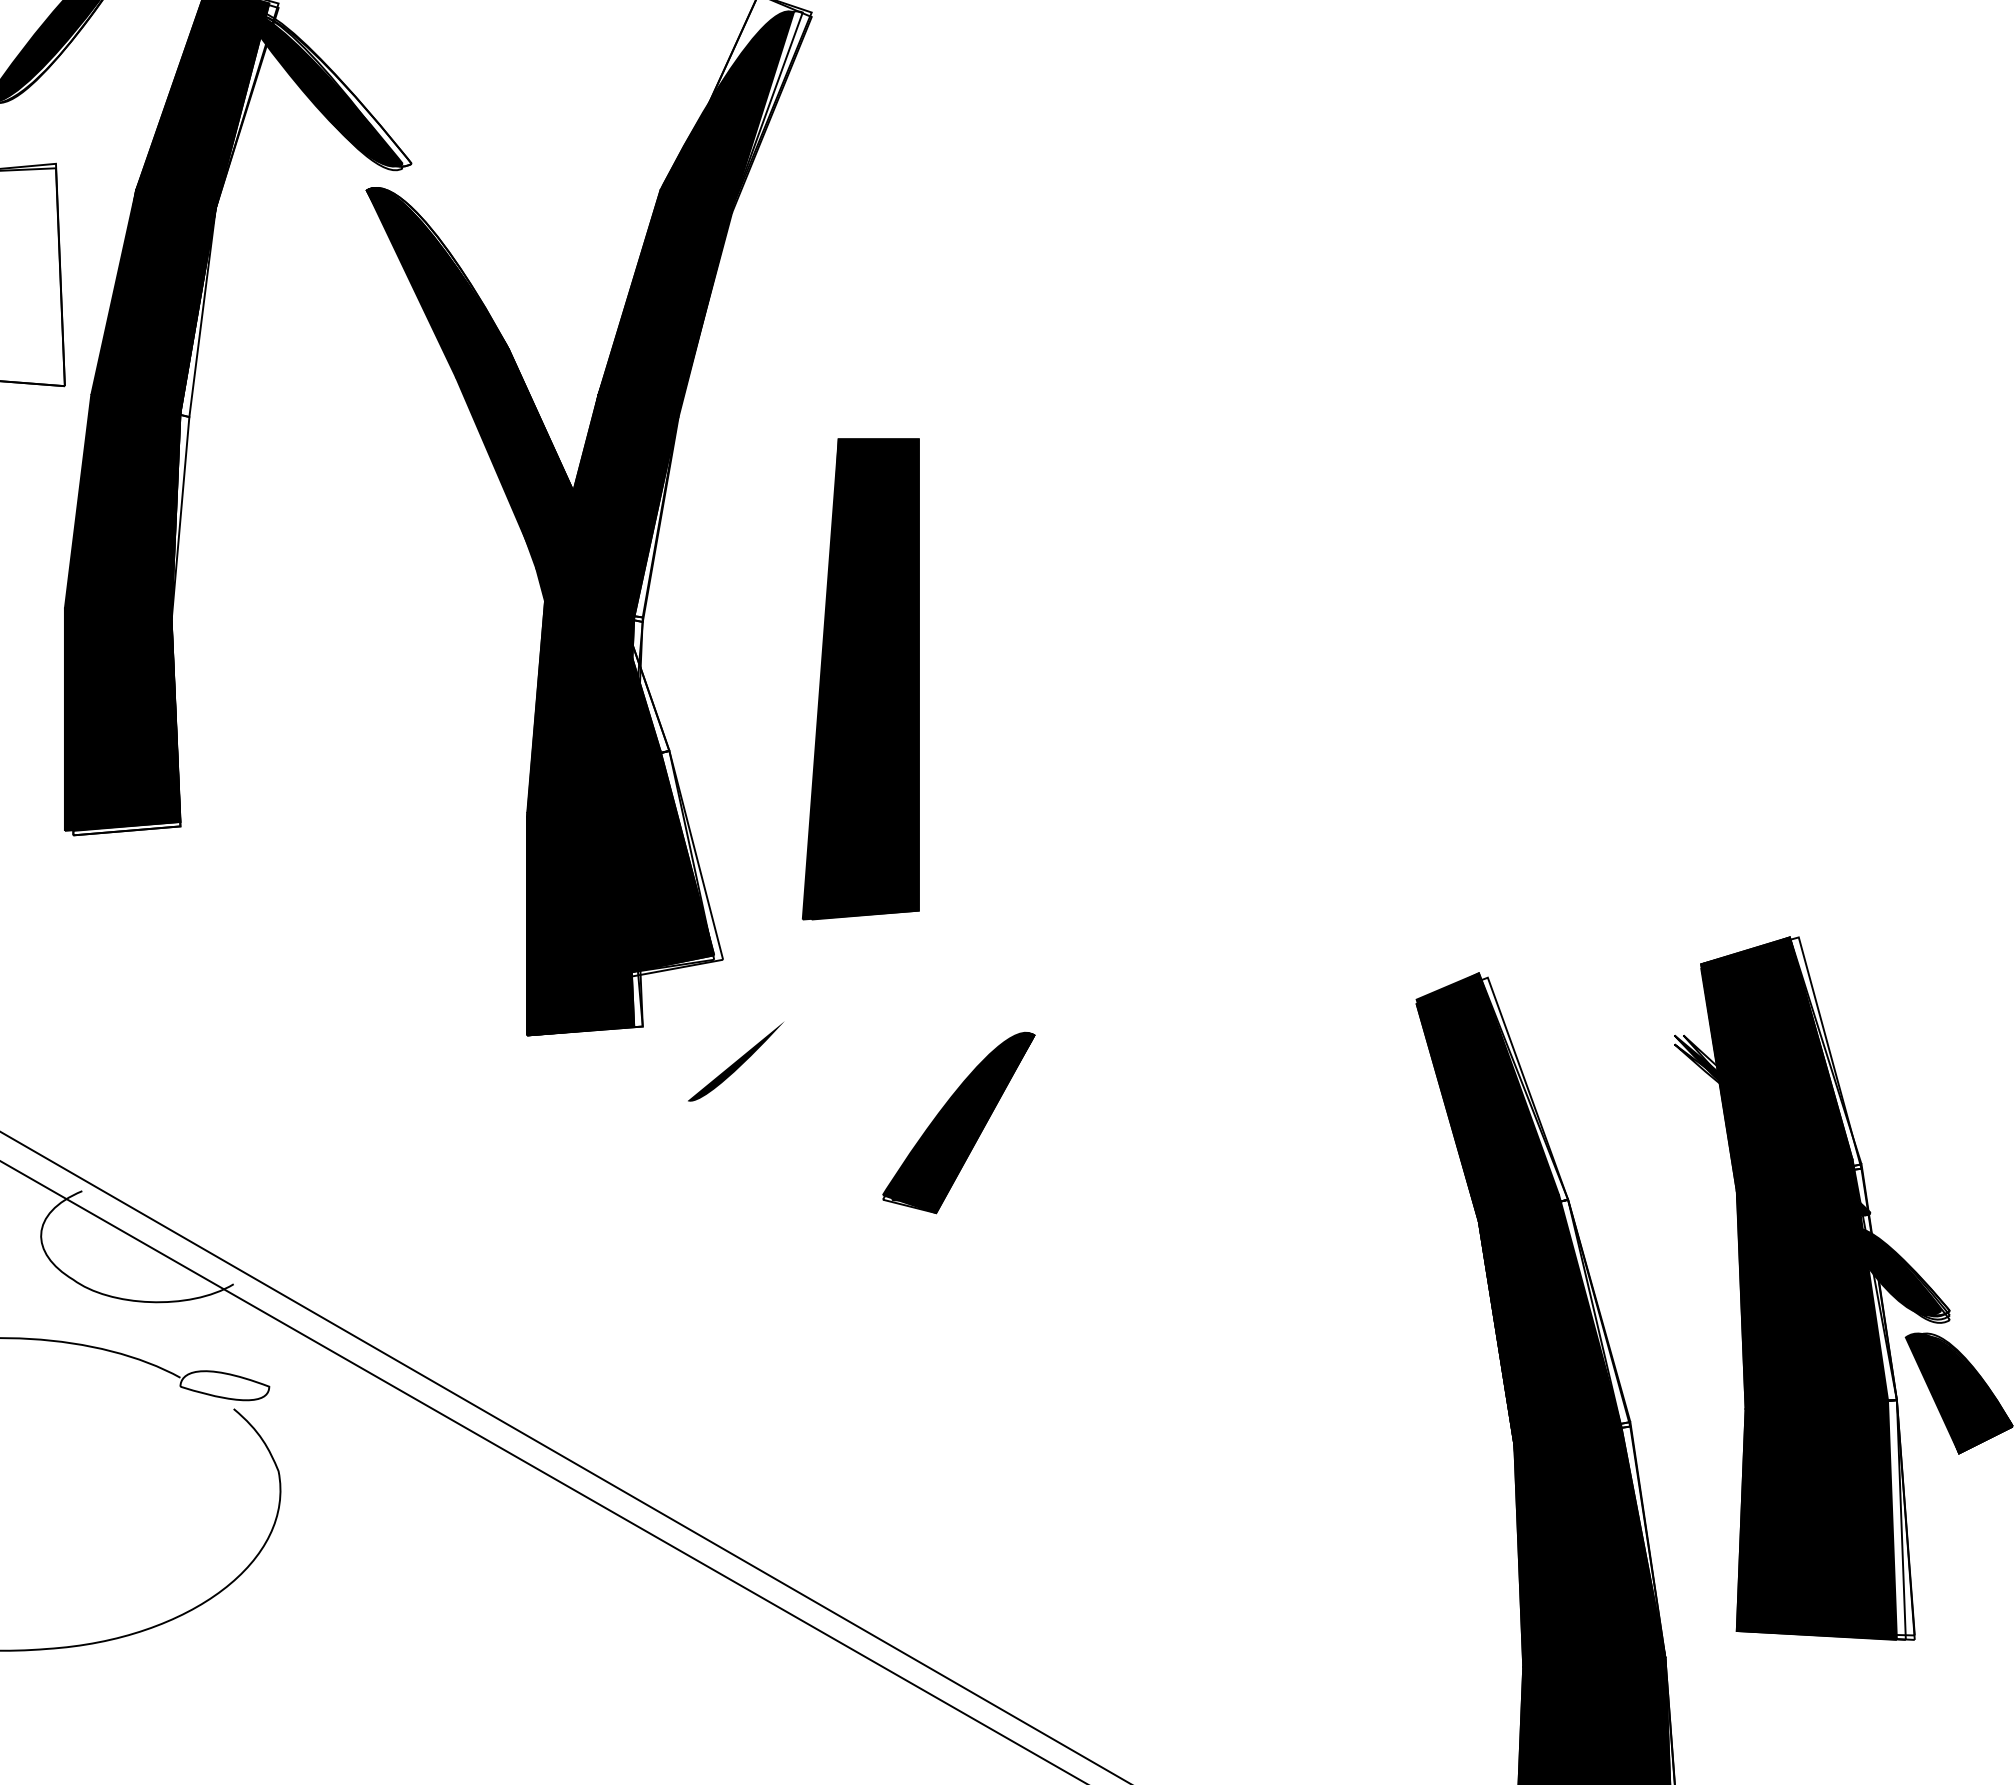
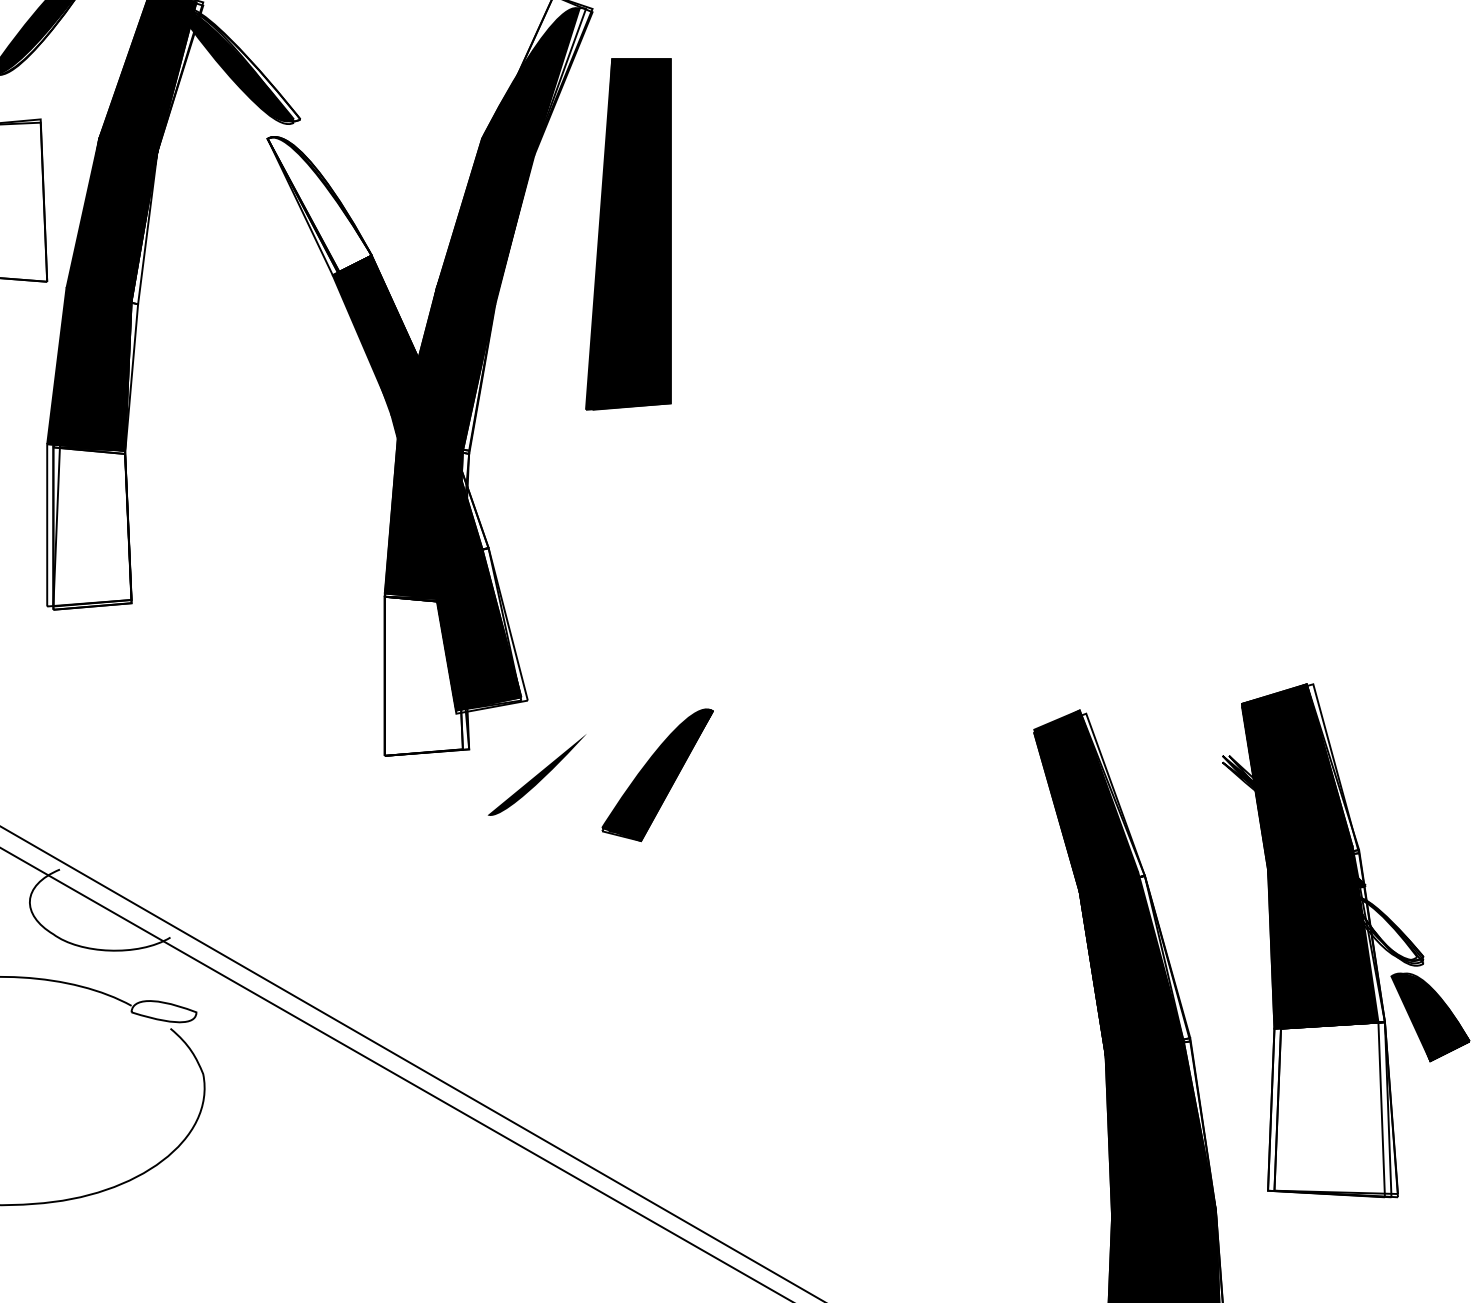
fill: (437, 282) -> (319, 206), removed
part: (860, 679) -> (628, 234), moved
fill: (122, 719) -> (89, 525), removed
fill: (580, 924) -> (423, 674), removed
part: (736, 1061) -> (537, 774), size x1.4
part: (958, 1122) -> (657, 774), moved
fill: (1892, 1271) -> (1381, 928), removed
fill: (1816, 1519) -> (1326, 1109), removed

